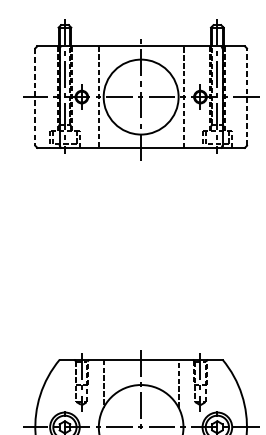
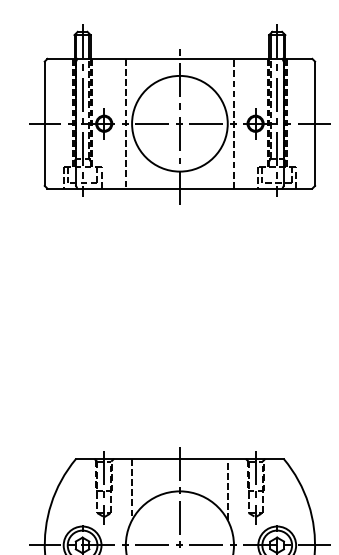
line: (247, 96) -> (315, 123), dashed -> solid
line: (35, 97) -> (44, 124), dashed -> solid

